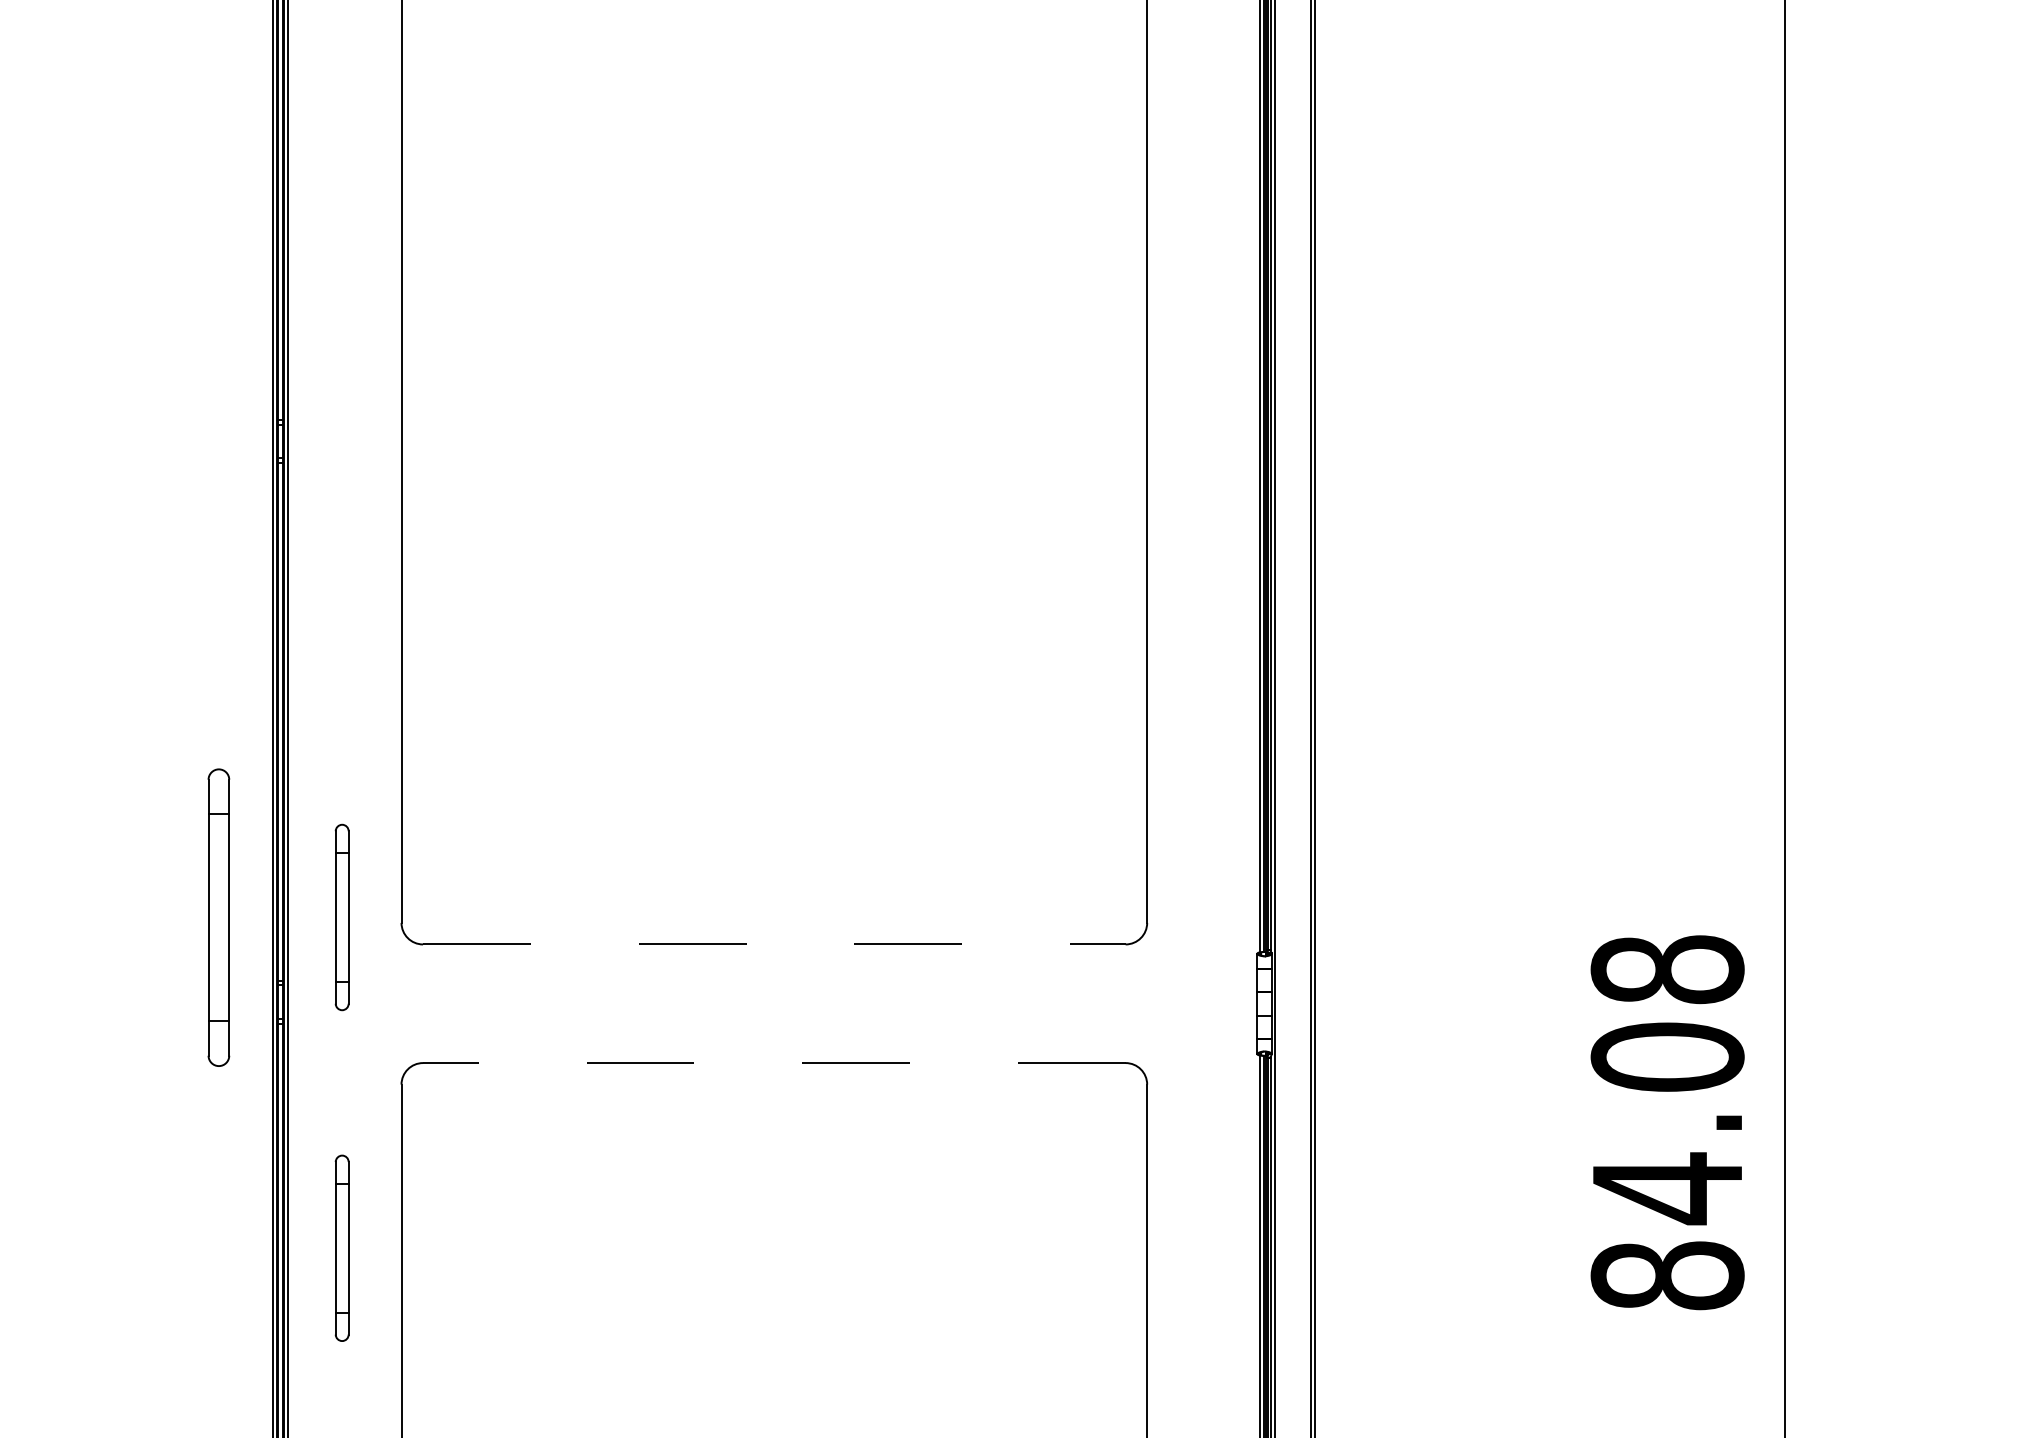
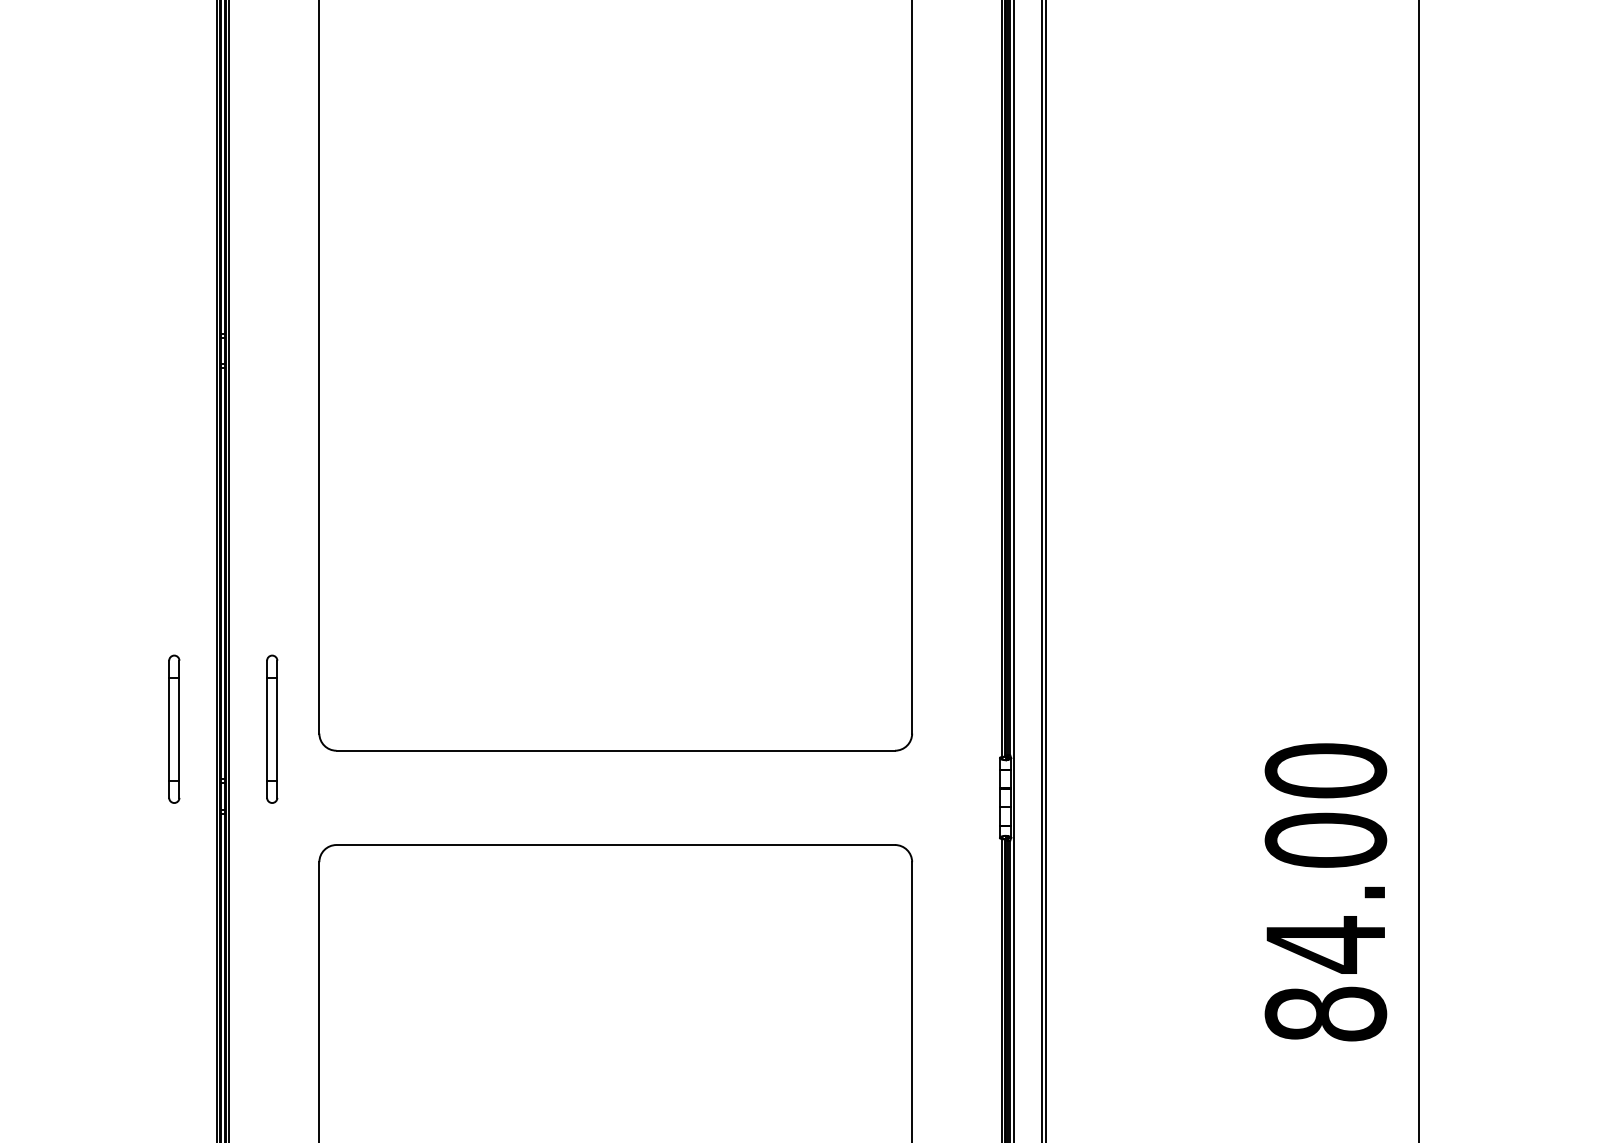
part: (219, 916) -> (174, 728), size x0.62
line: (775, 944) -> (616, 750), dashed -> solid
text: (1667, 969) -> (1325, 770), 84.08 -> 84.00
line: (774, 1063) -> (615, 845), dashed -> solid
part: (342, 1247) -> (272, 991), removed

